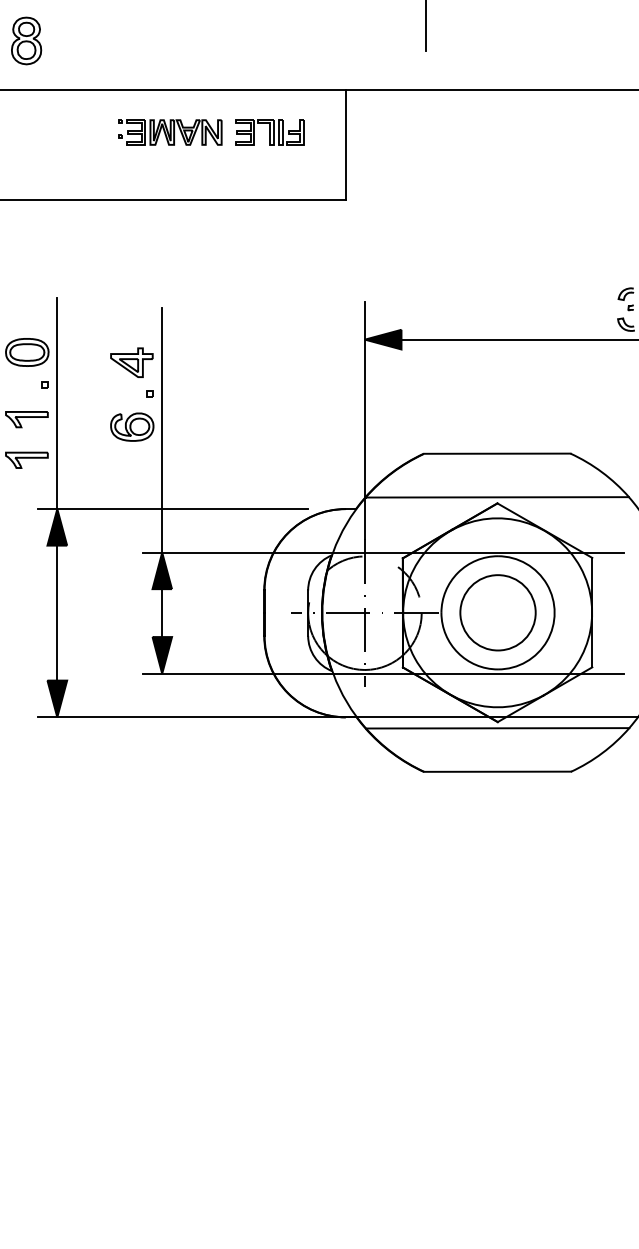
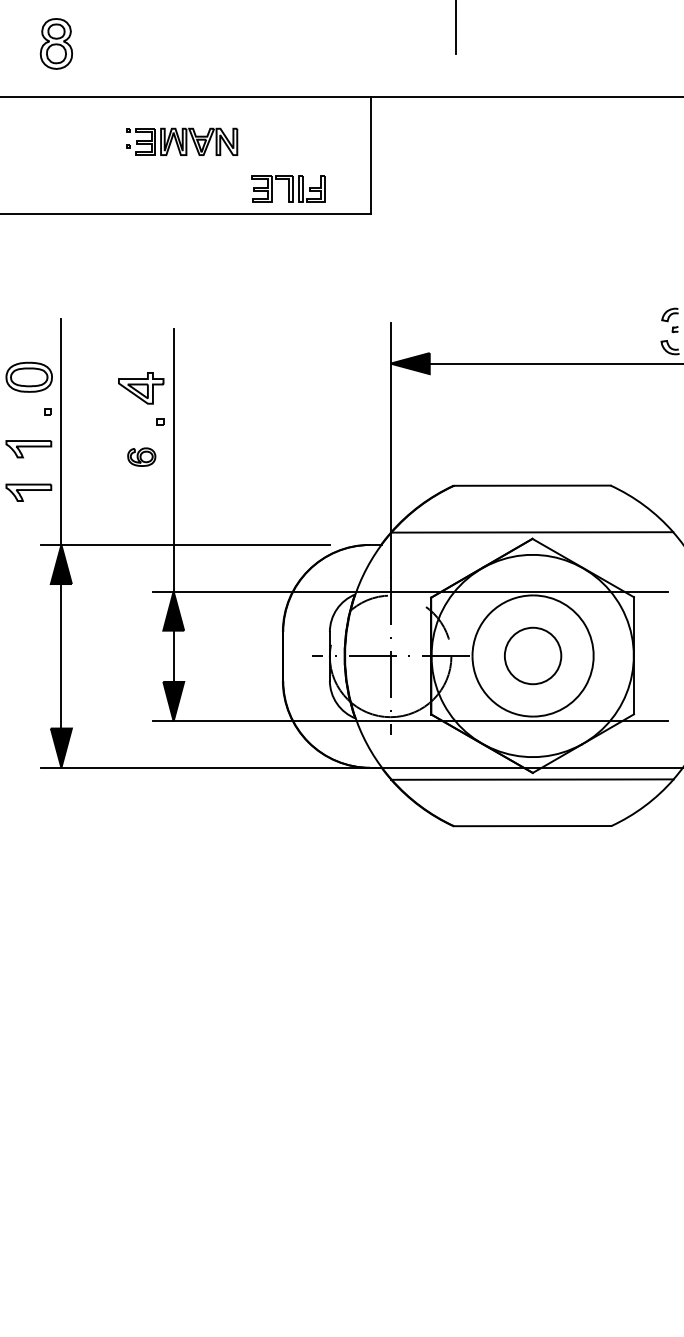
part: (25, 40) -> (55, 43), moved
part: (269, 132) -> (288, 188), moved
part: (132, 426) -> (141, 456), size x0.6
part: (497, 612) -> (532, 655), size x0.7

